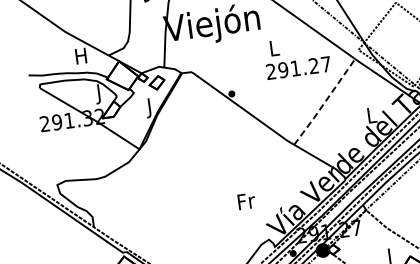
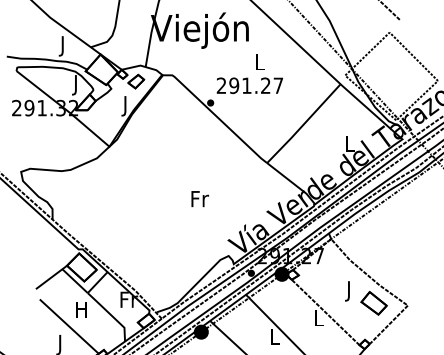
text: (81, 58) -> (62, 46), H -> J
text: (298, 67) -> (249, 85), moved
line: (324, 102) -> (303, 124), dashed -> solid
text: (246, 201) -> (199, 199), moved

